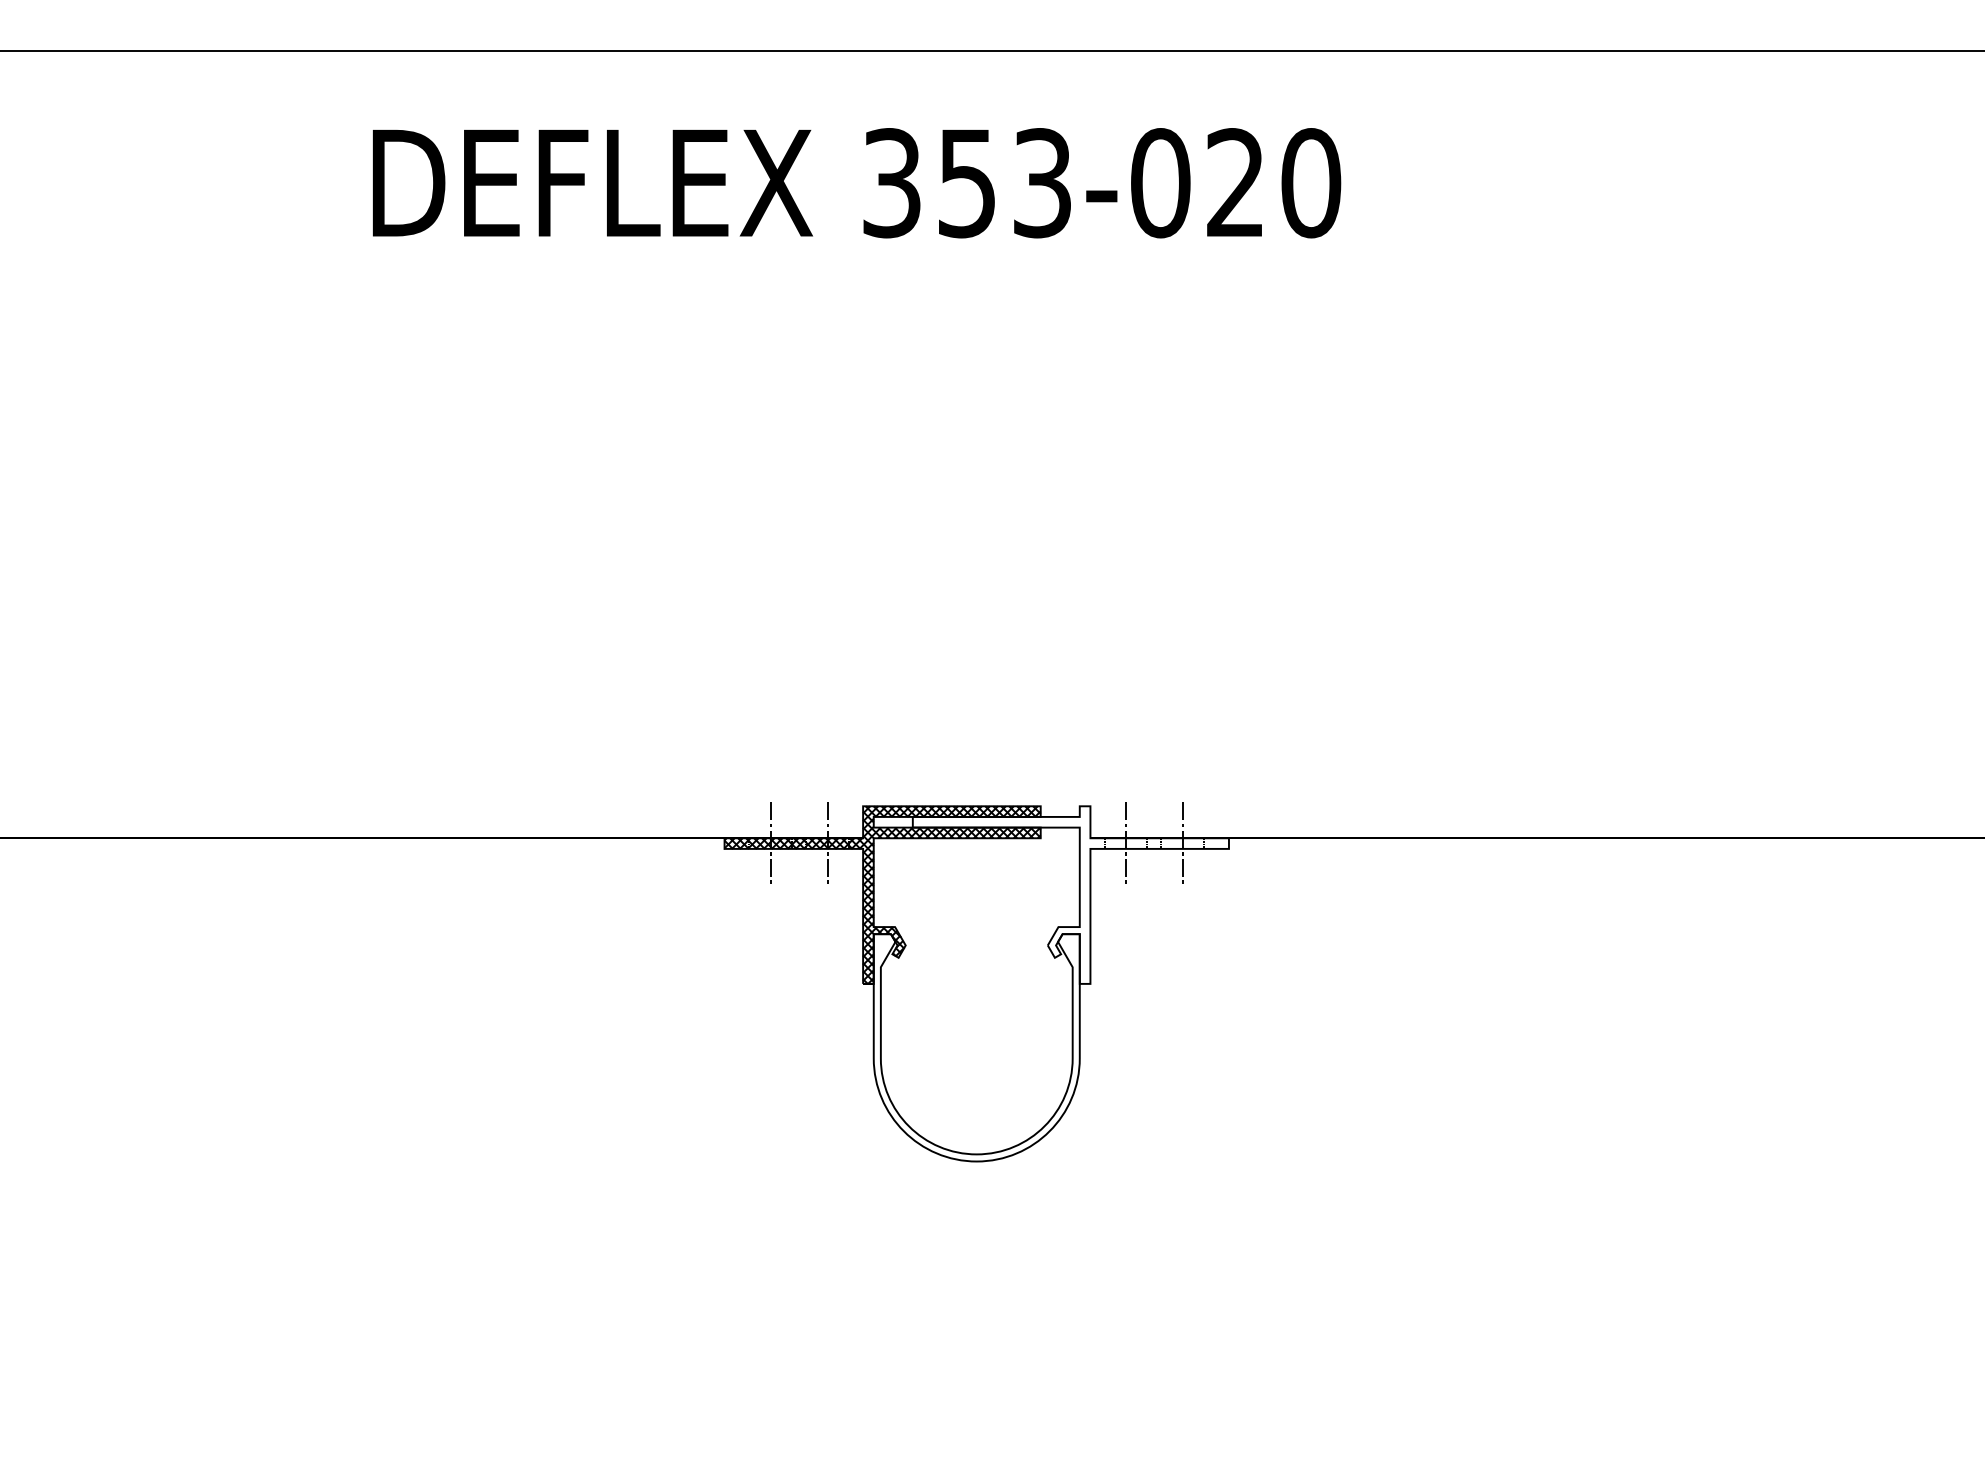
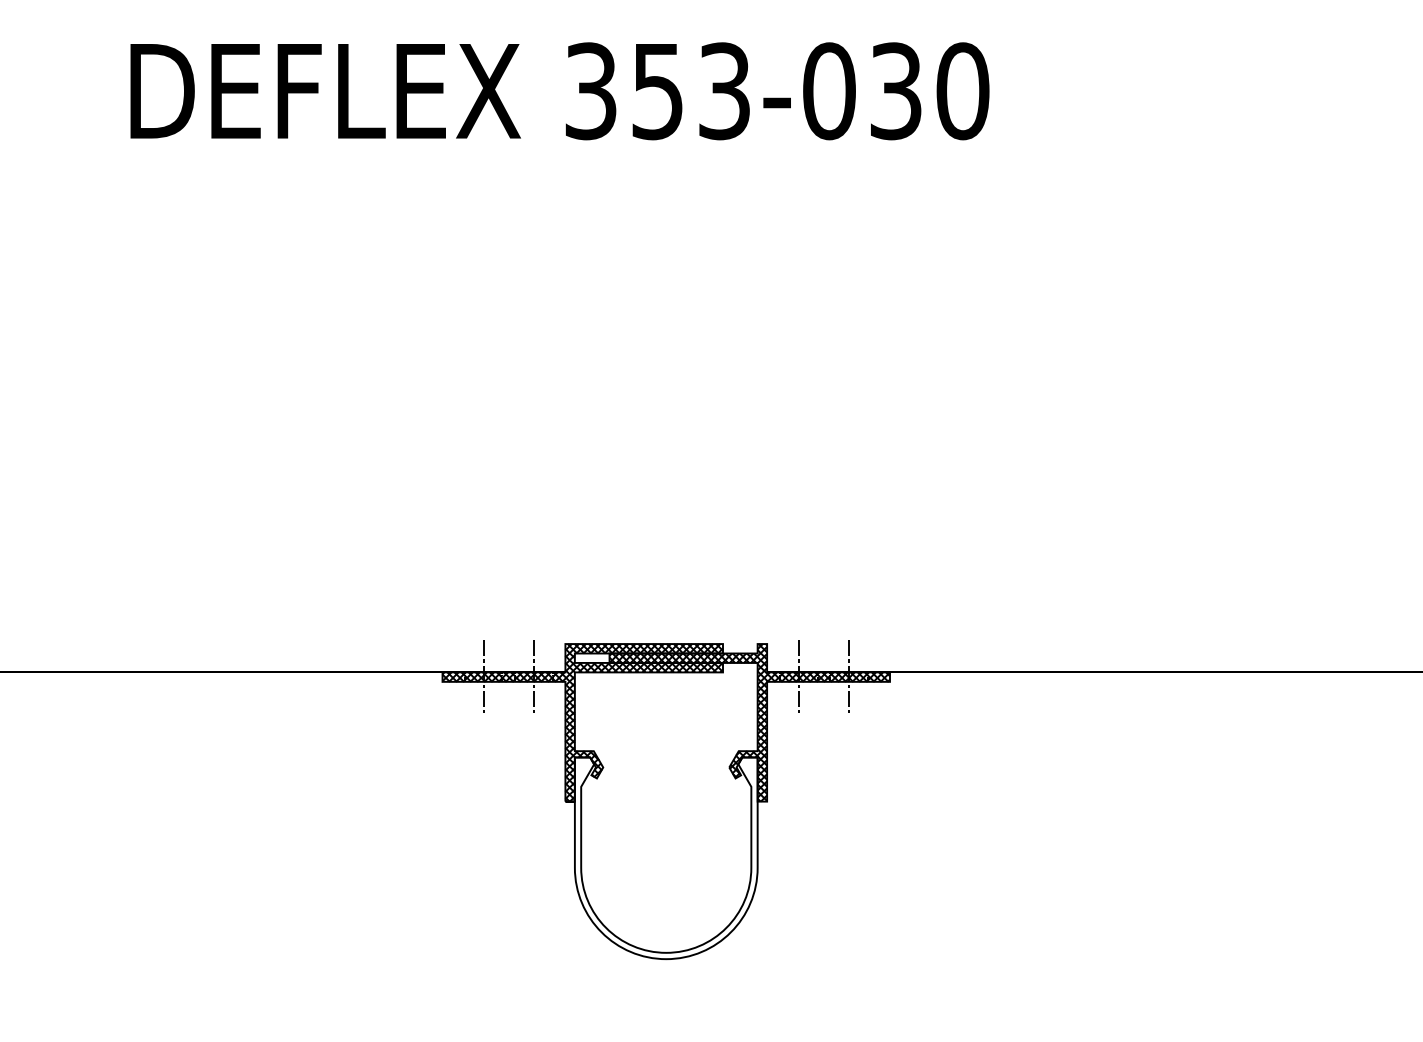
text: (1235, 183) -> (895, 91), 353-020 -> 353-030
hatch: (1070, 894) -> (749, 722), added

